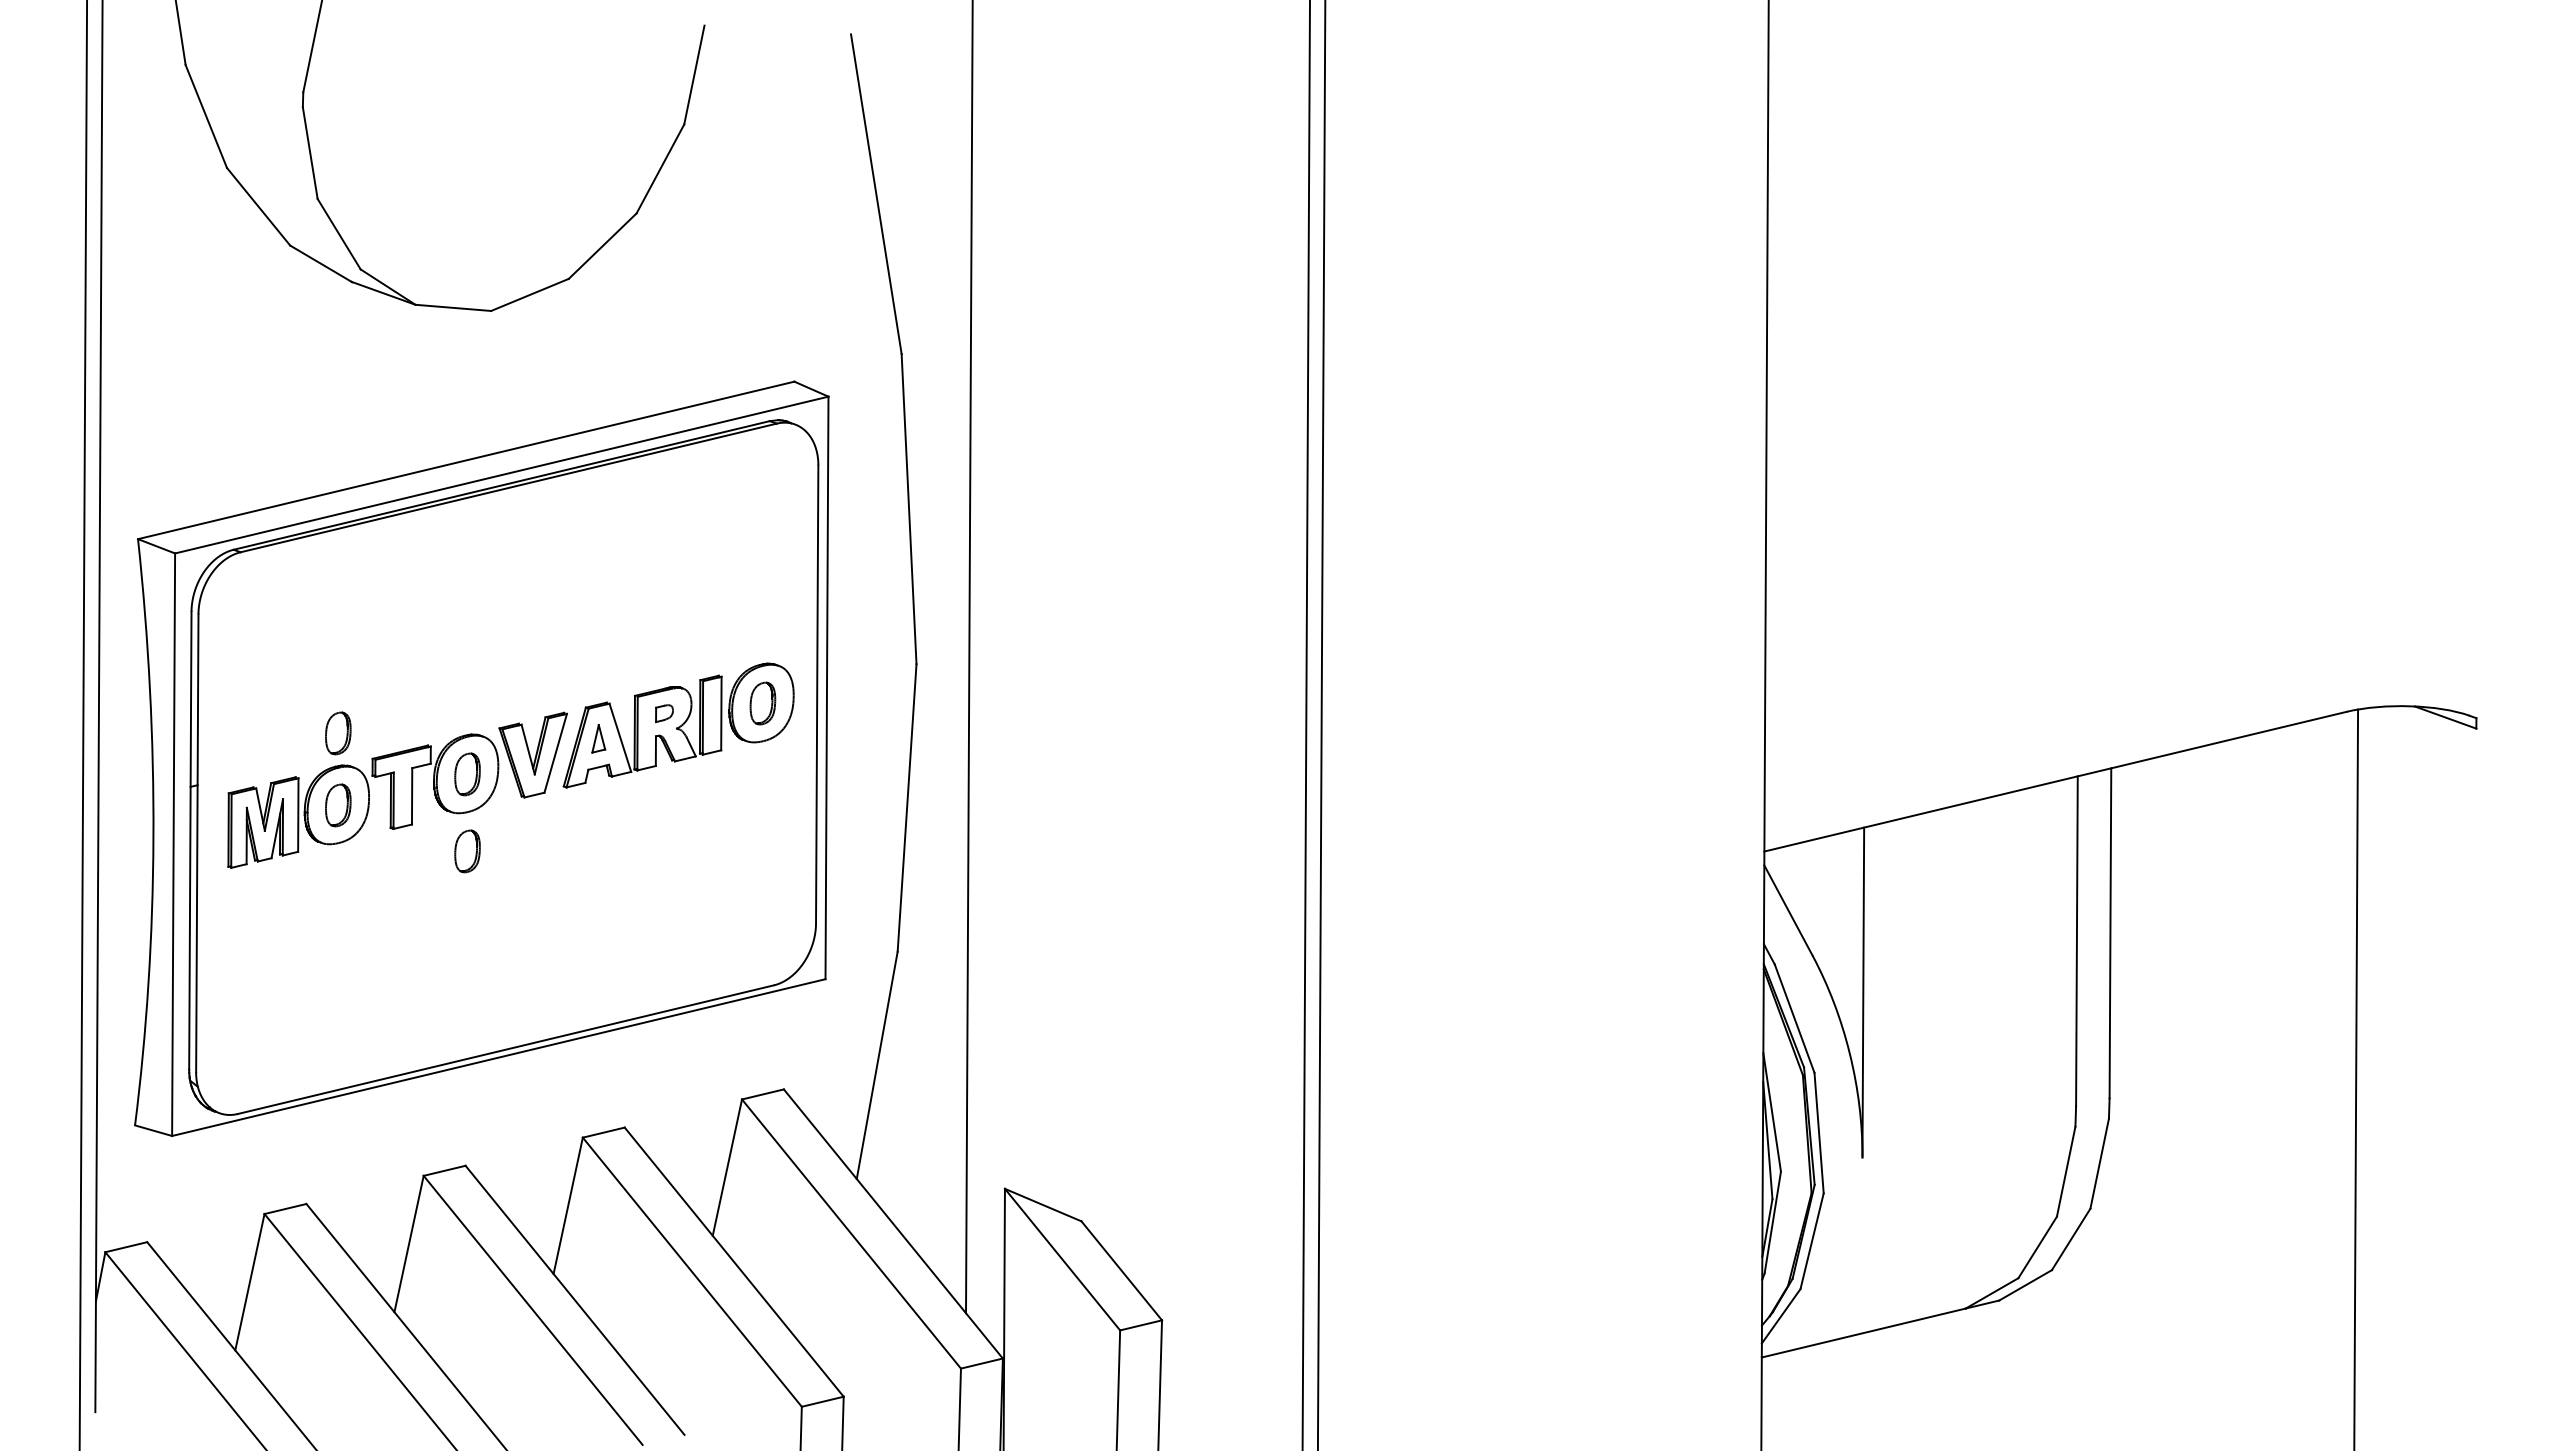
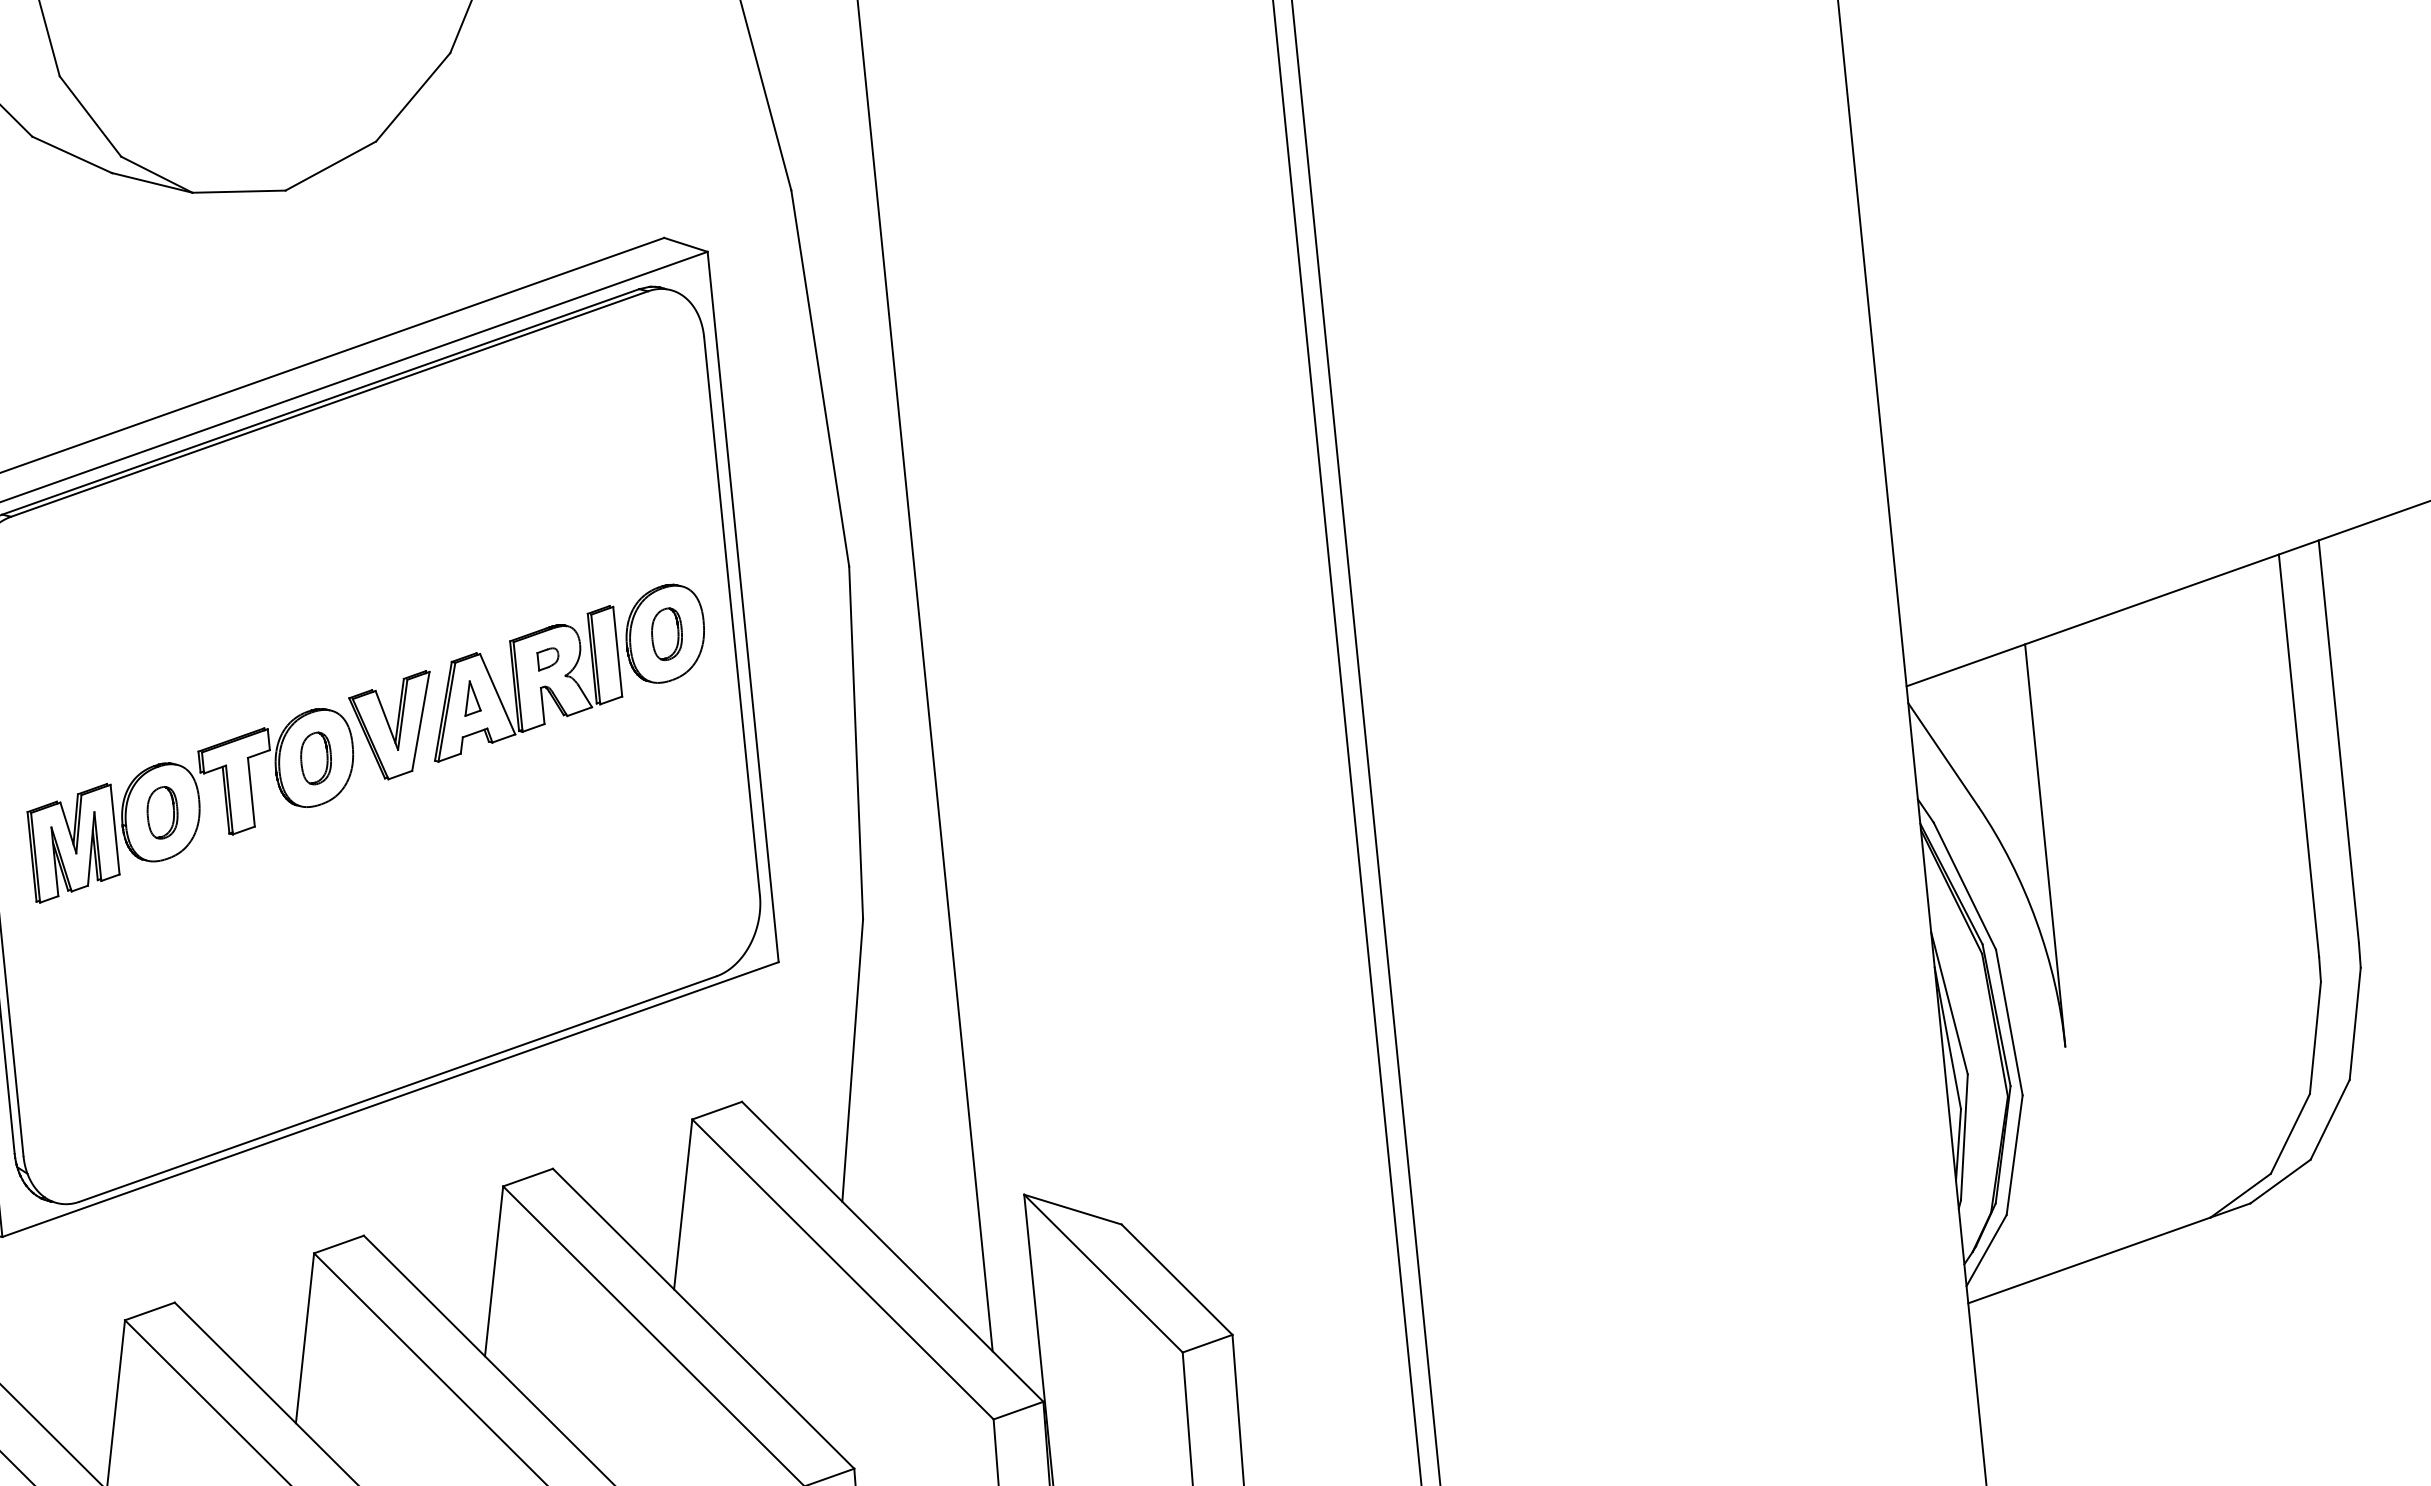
part: (338, 733) -> (153, 725), removed
part: (467, 851) -> (325, 852), removed

